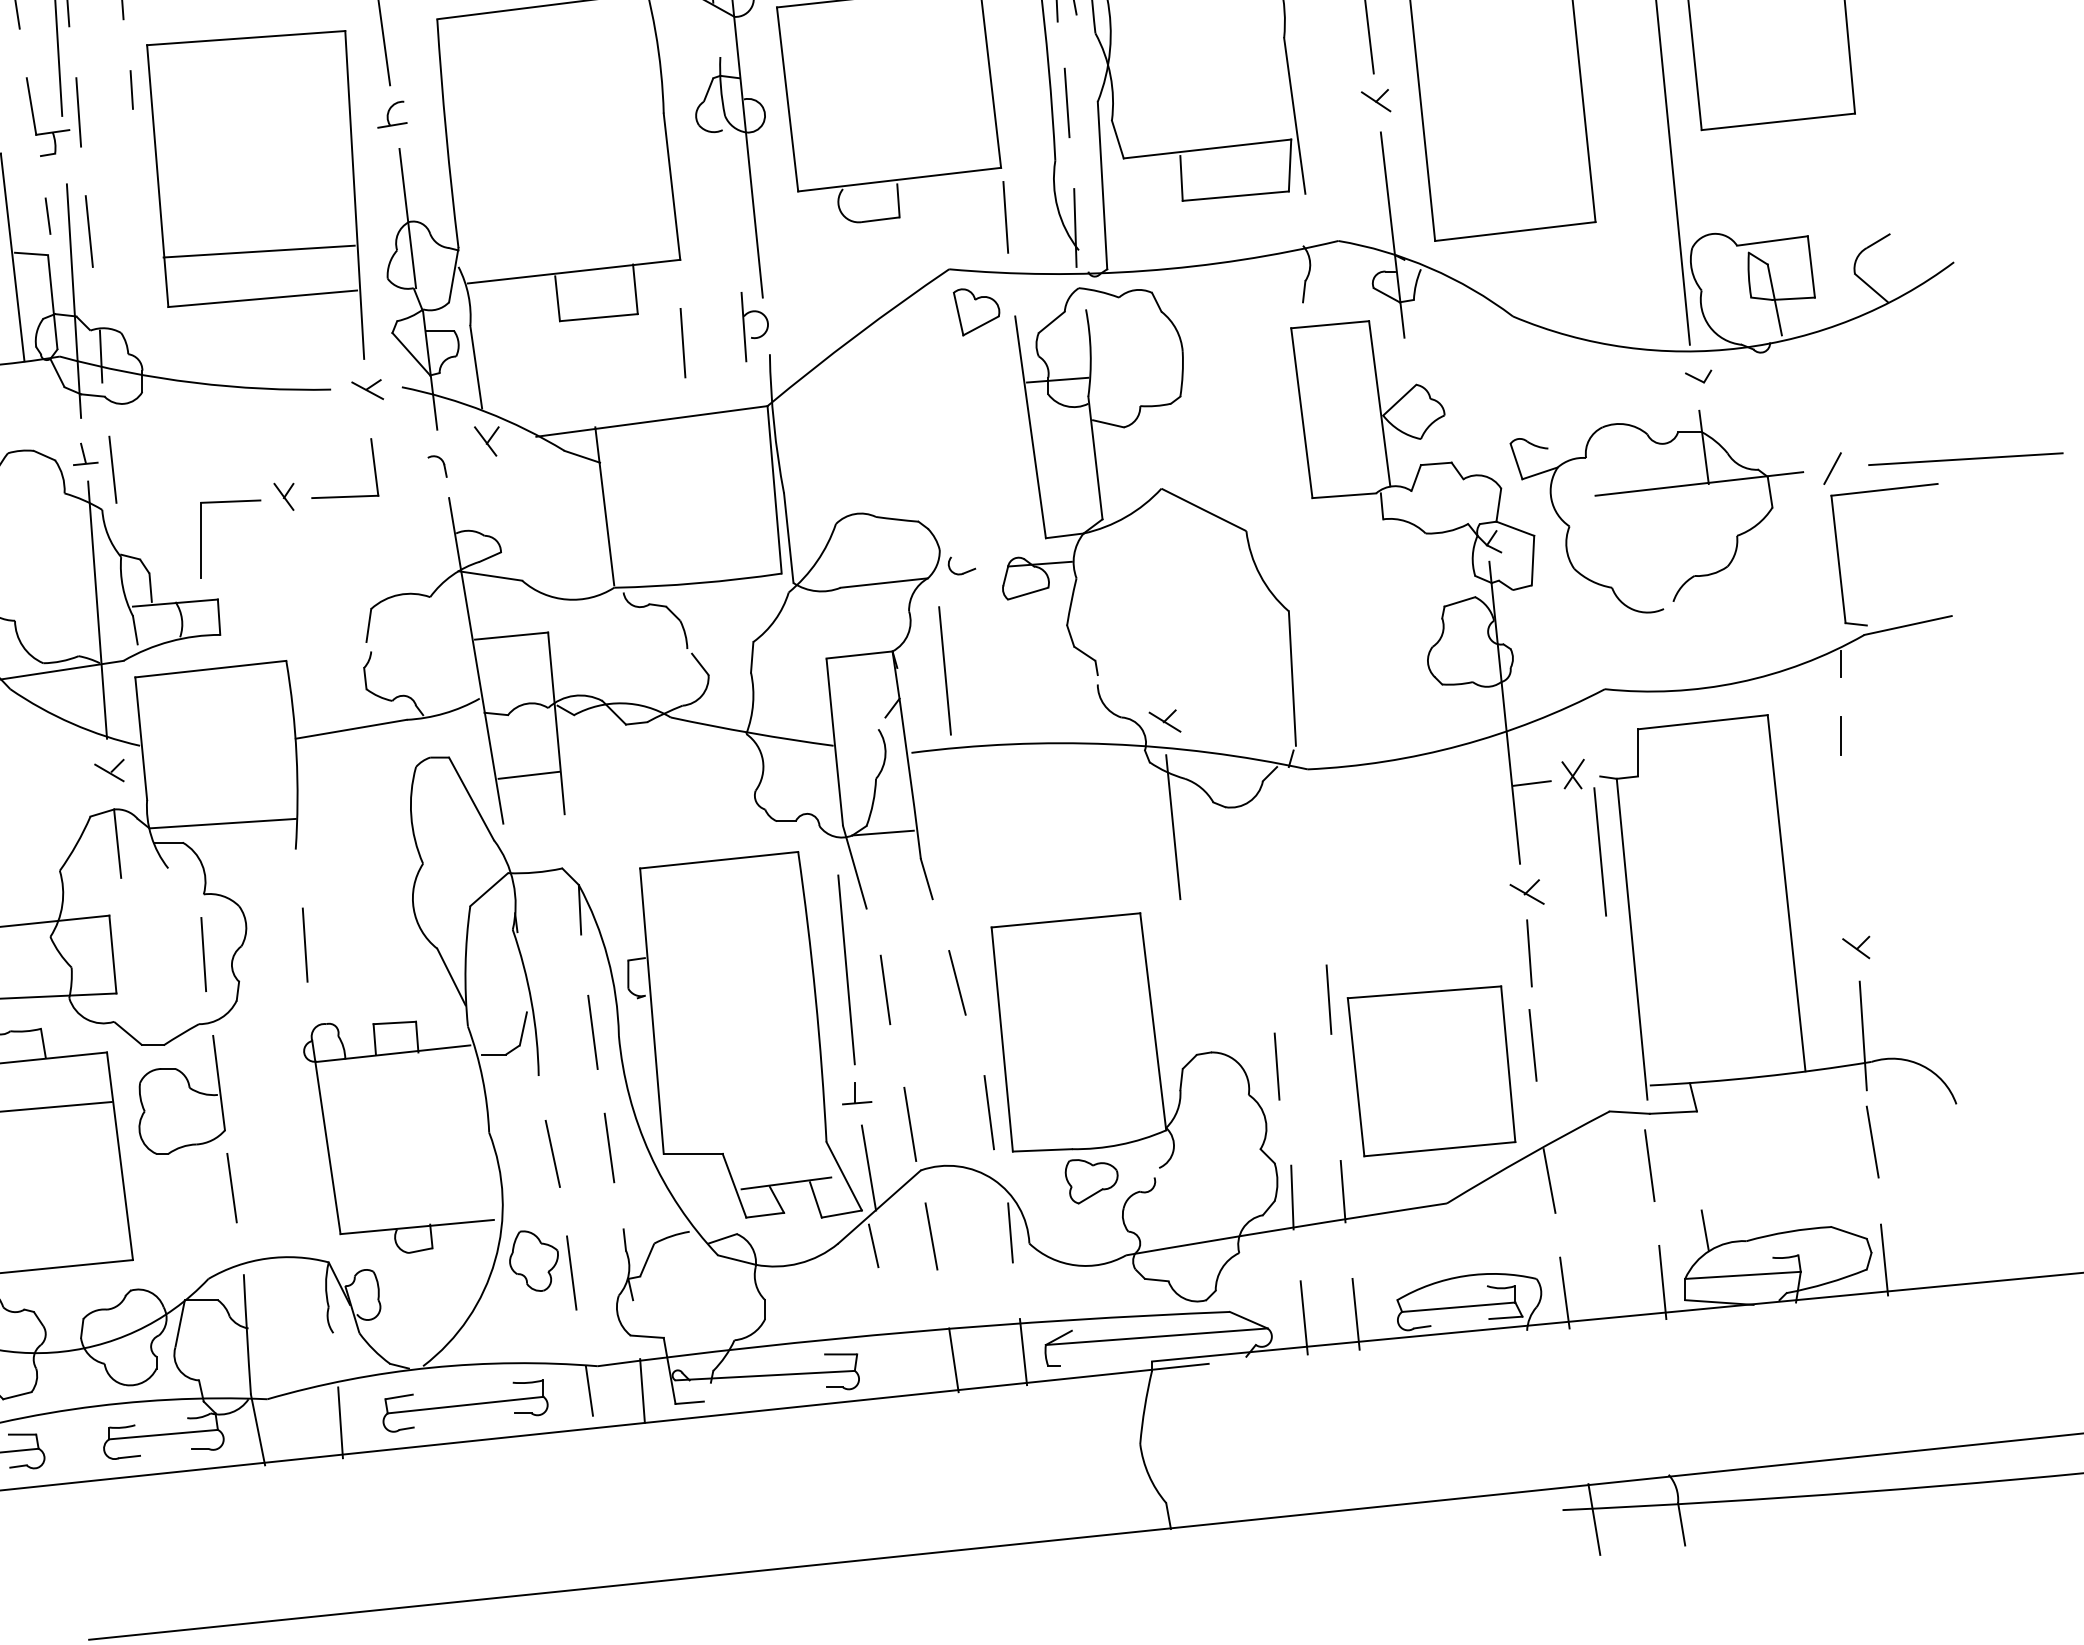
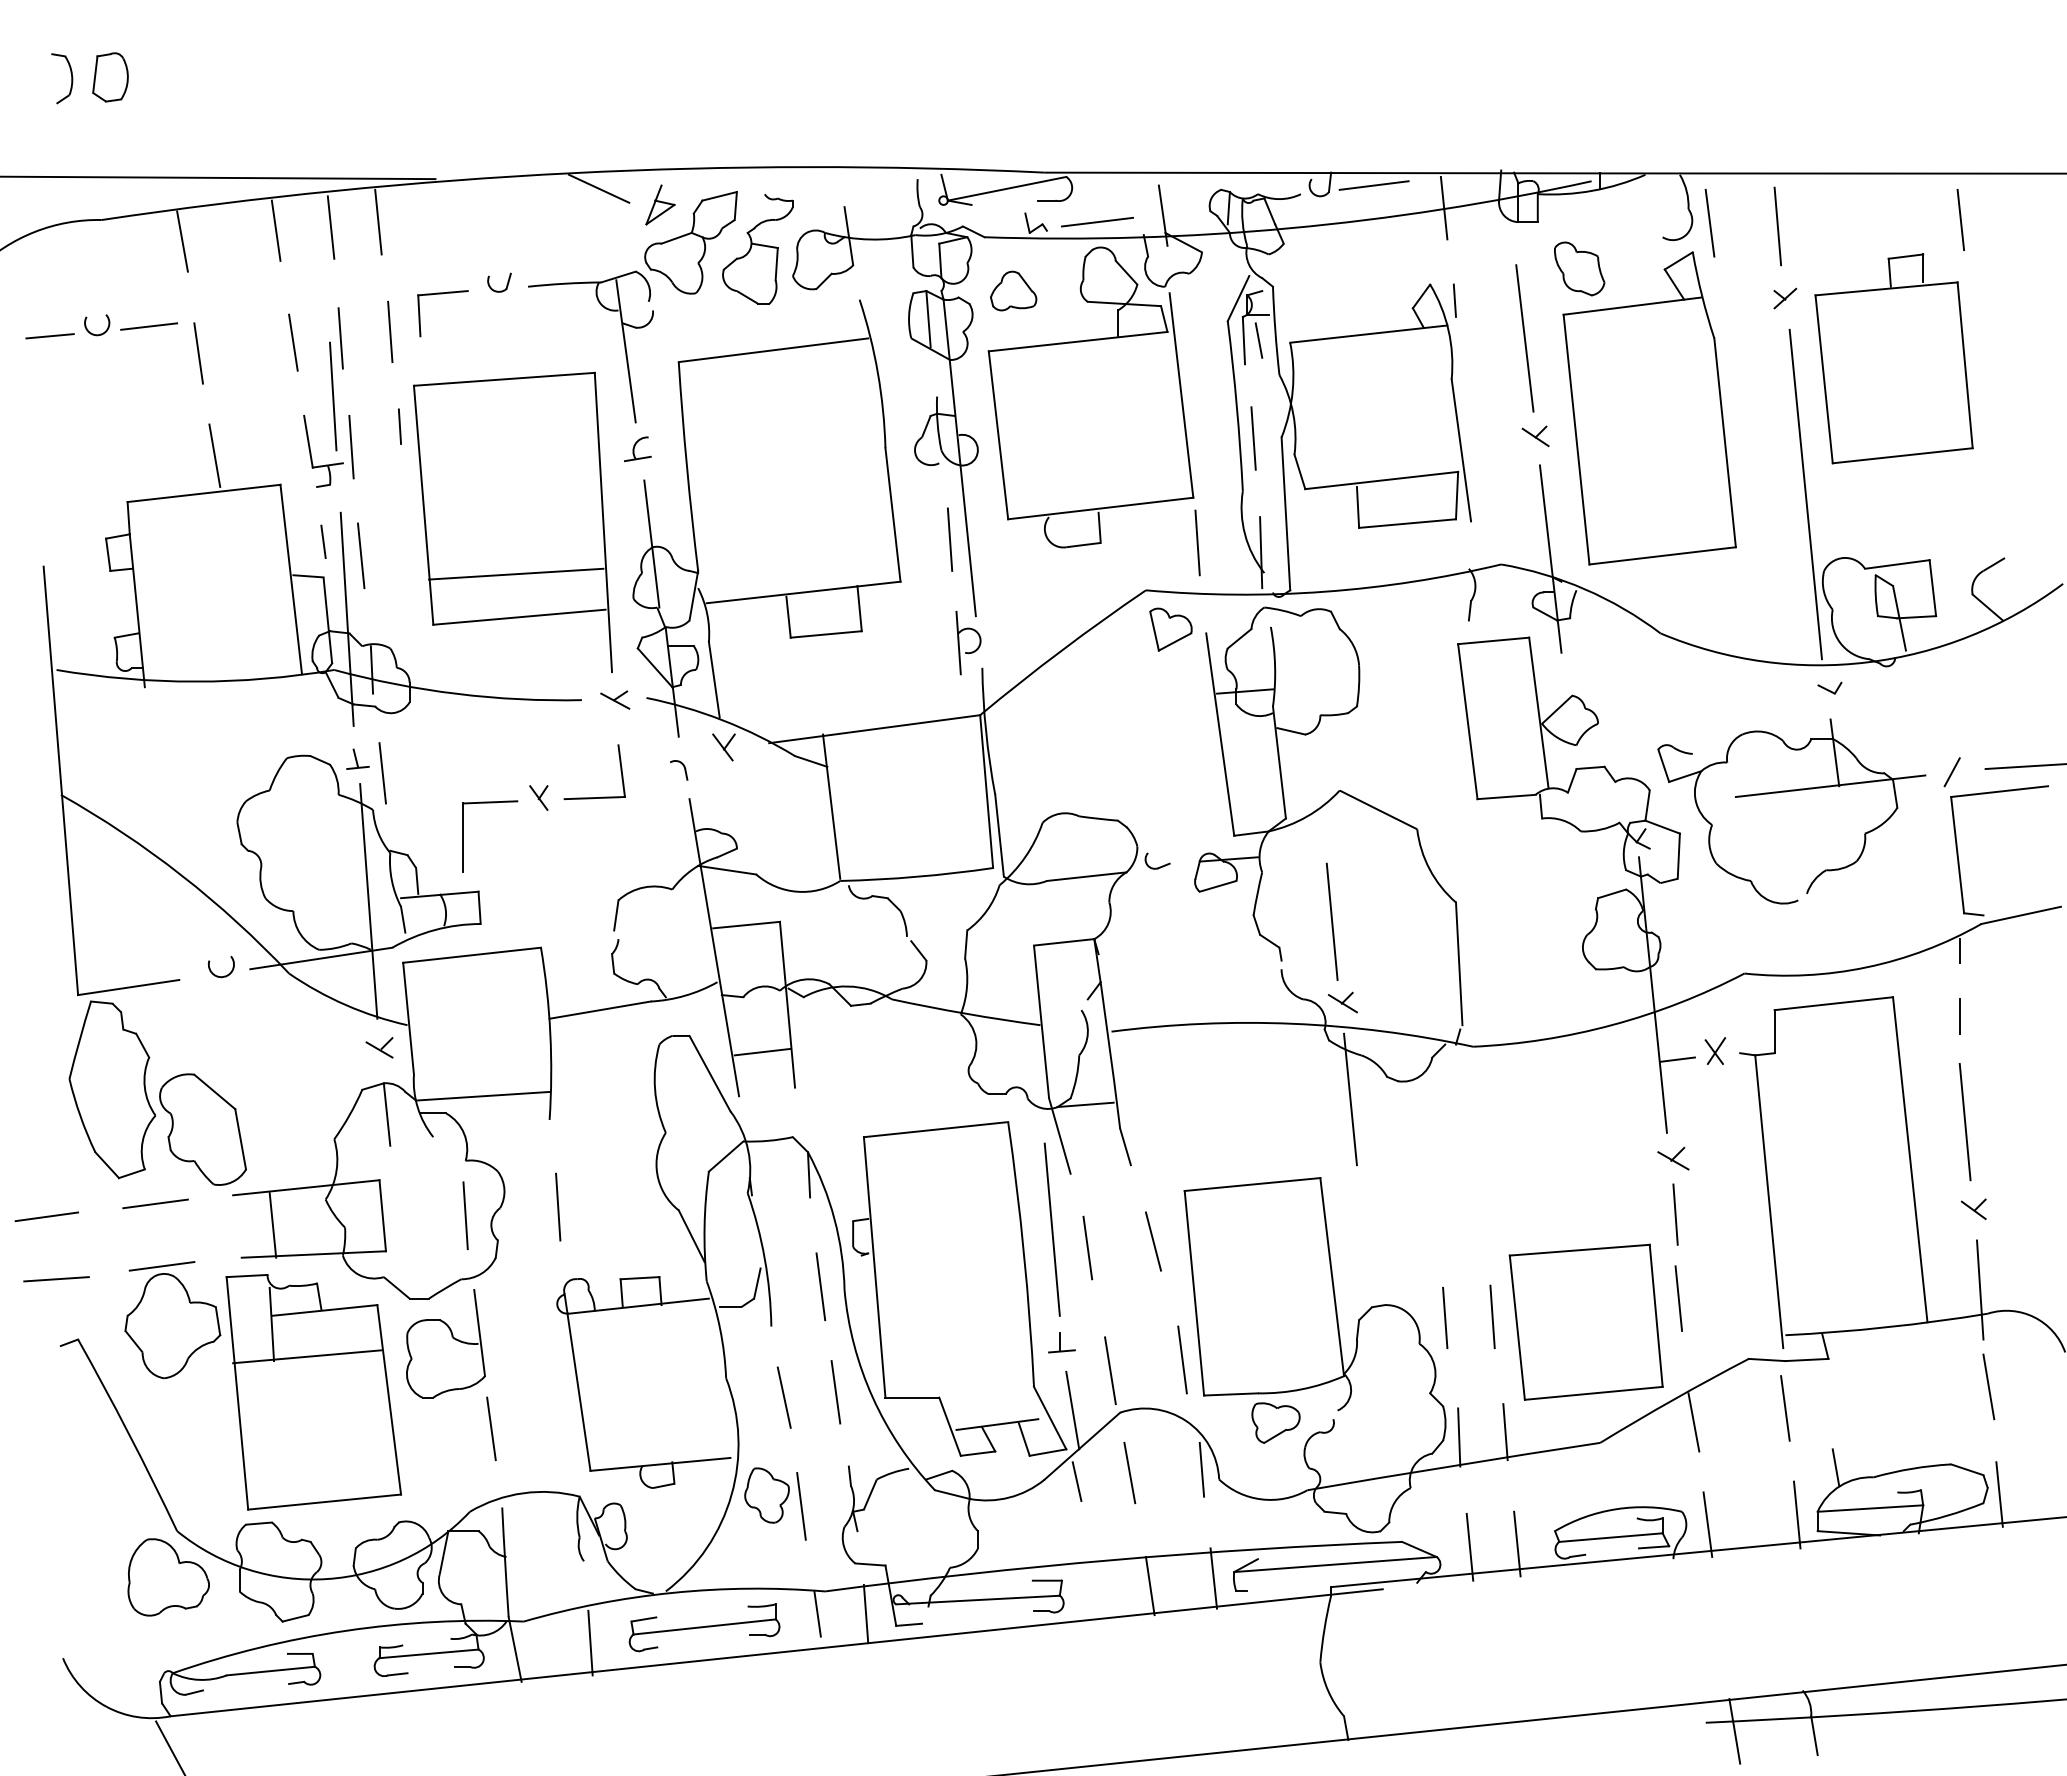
line: (683, 342) -> (950, 539), moved
line: (944, 670) -> (1331, 921), moved
line: (1599, 852) -> (1964, 1122), moved
line: (1328, 999) -> (1492, 1316), moved

